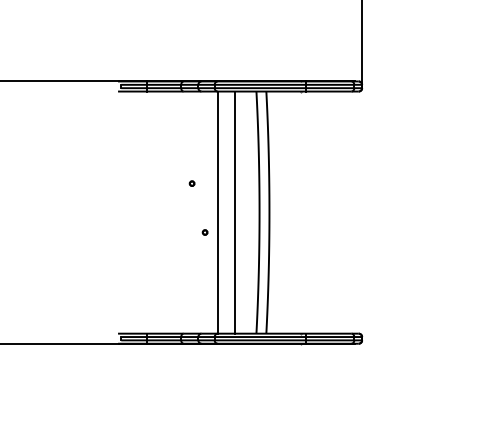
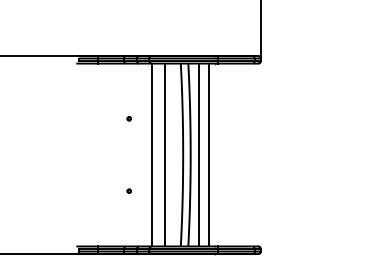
part: (191, 183) -> (128, 118), moved
line: (280, 212) -> (199, 154), added
line: (293, 212) -> (208, 154), added
part: (204, 232) -> (128, 191), moved

